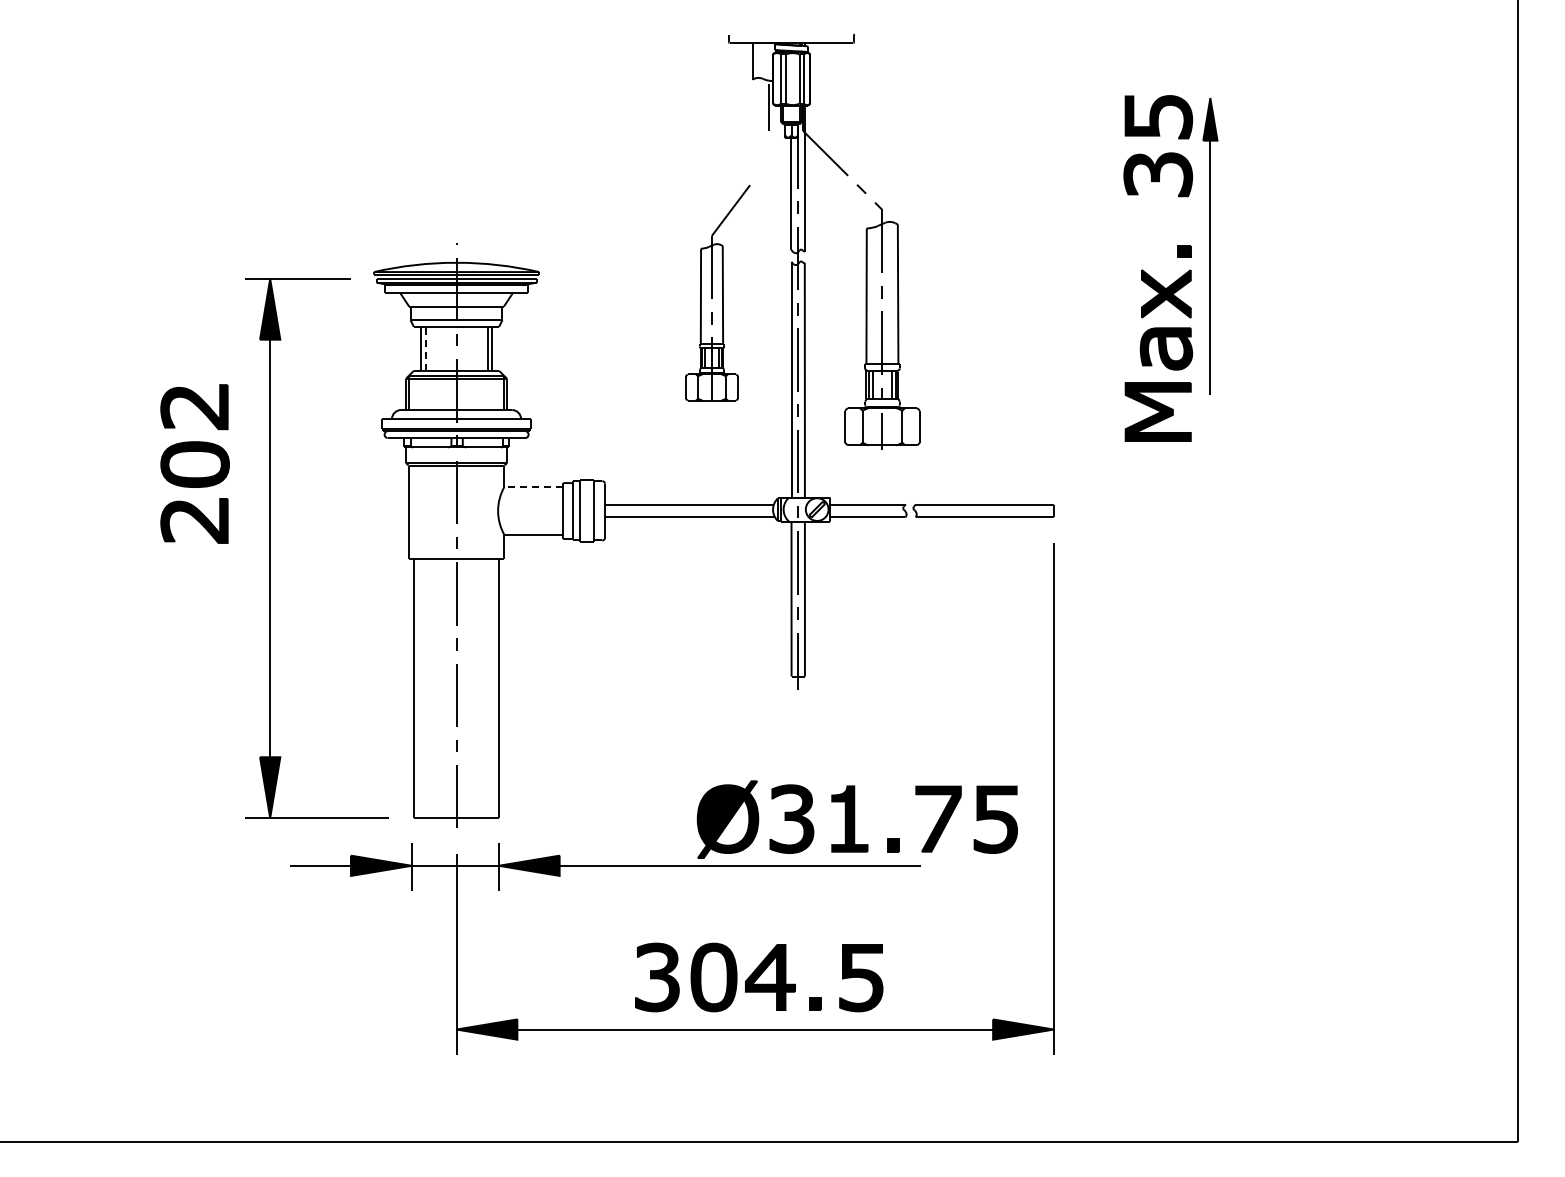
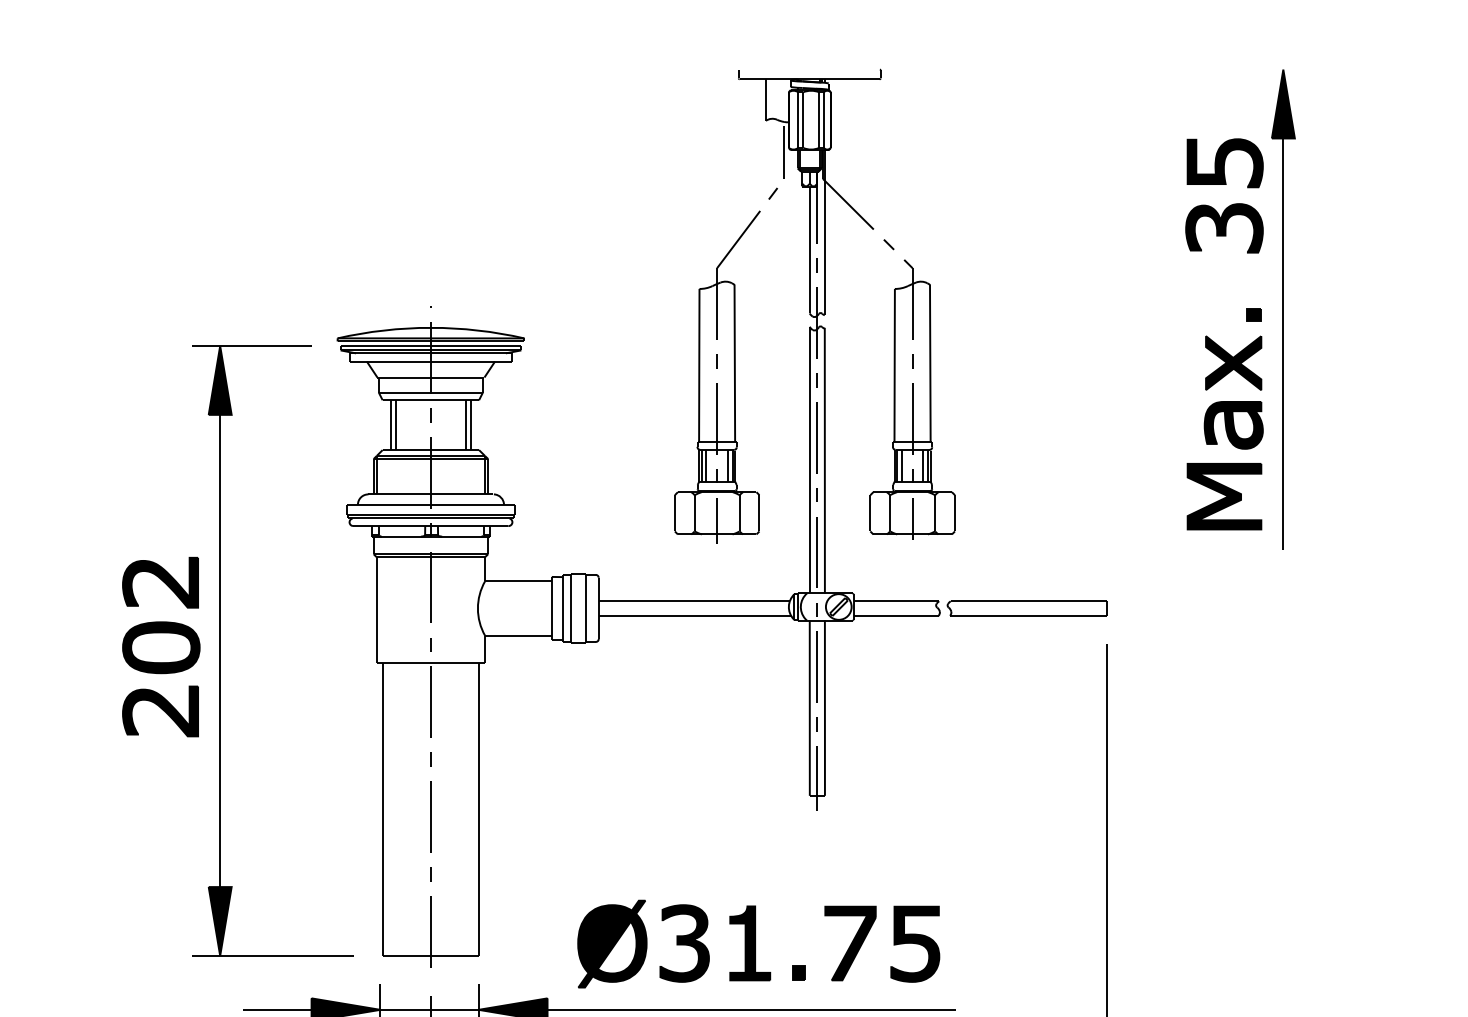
part: (1210, 246) -> (1283, 309), size x1.43
part: (717, 295) -> (726, 364), size x1.43
line: (425, 348) -> (395, 424), dashed -> solid
part: (194, 463) -> (160, 646), moved
line: (533, 486) -> (517, 580), dashed -> solid
part: (856, 819) -> (757, 943), moved

